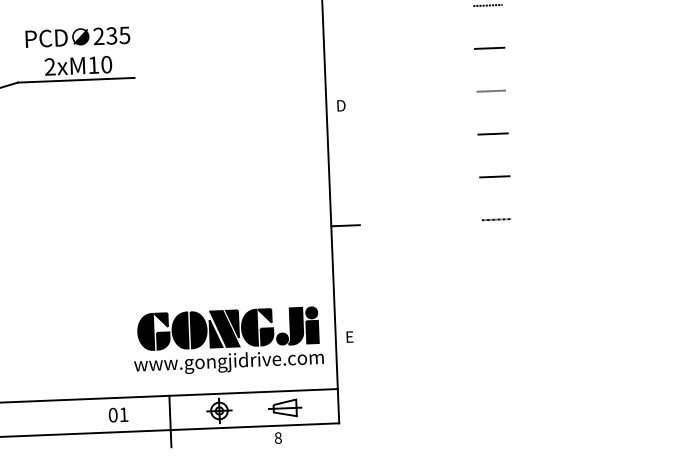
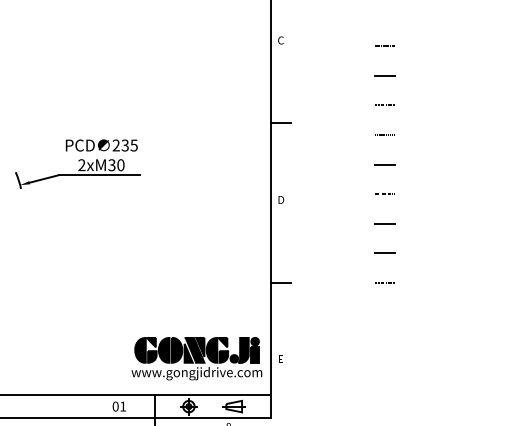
text: (93, 65) -> (111, 165), 2xM10 -> 2xM30

